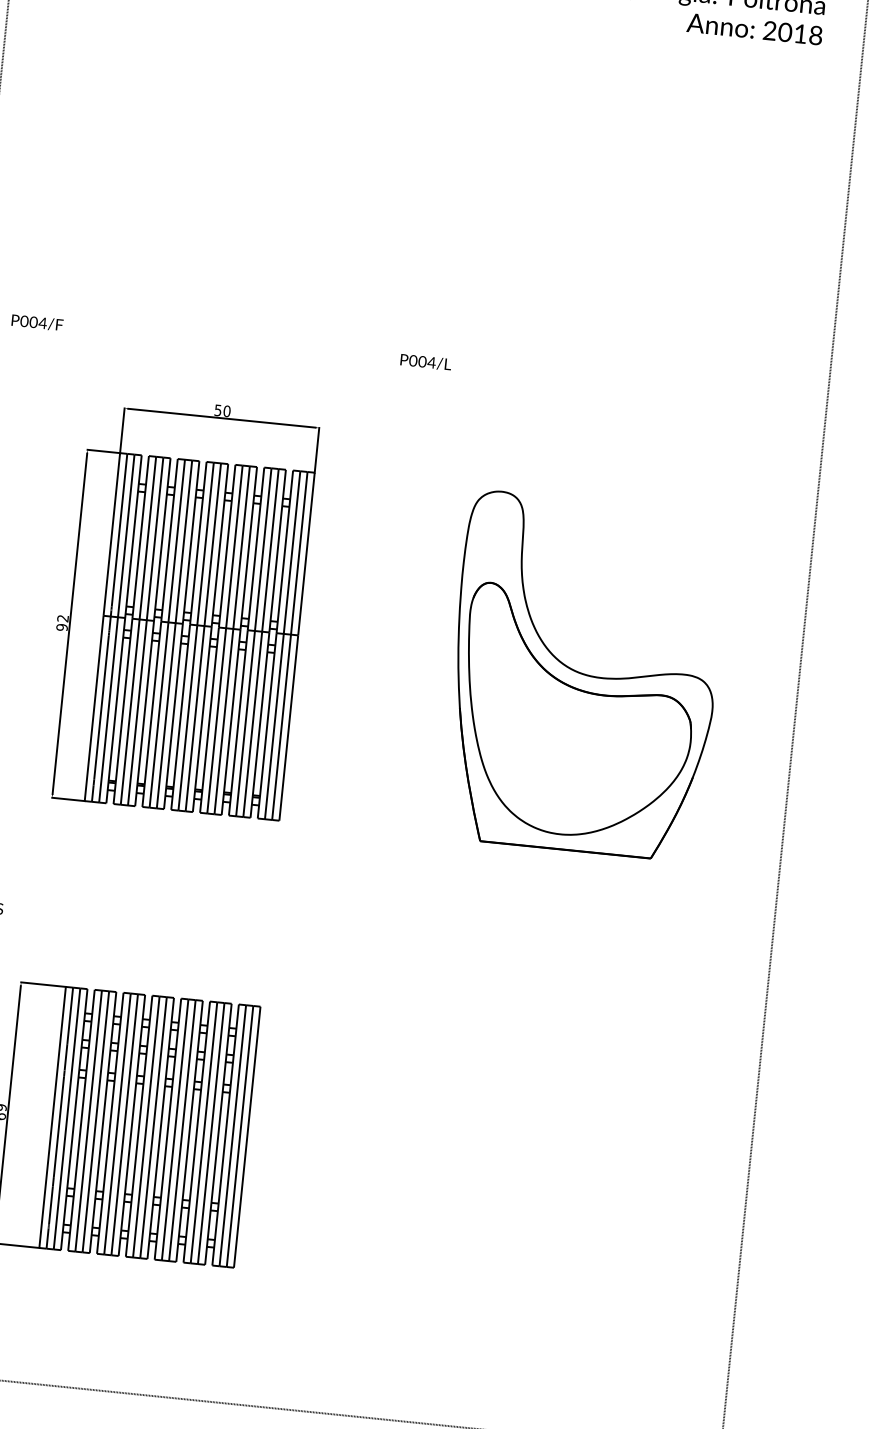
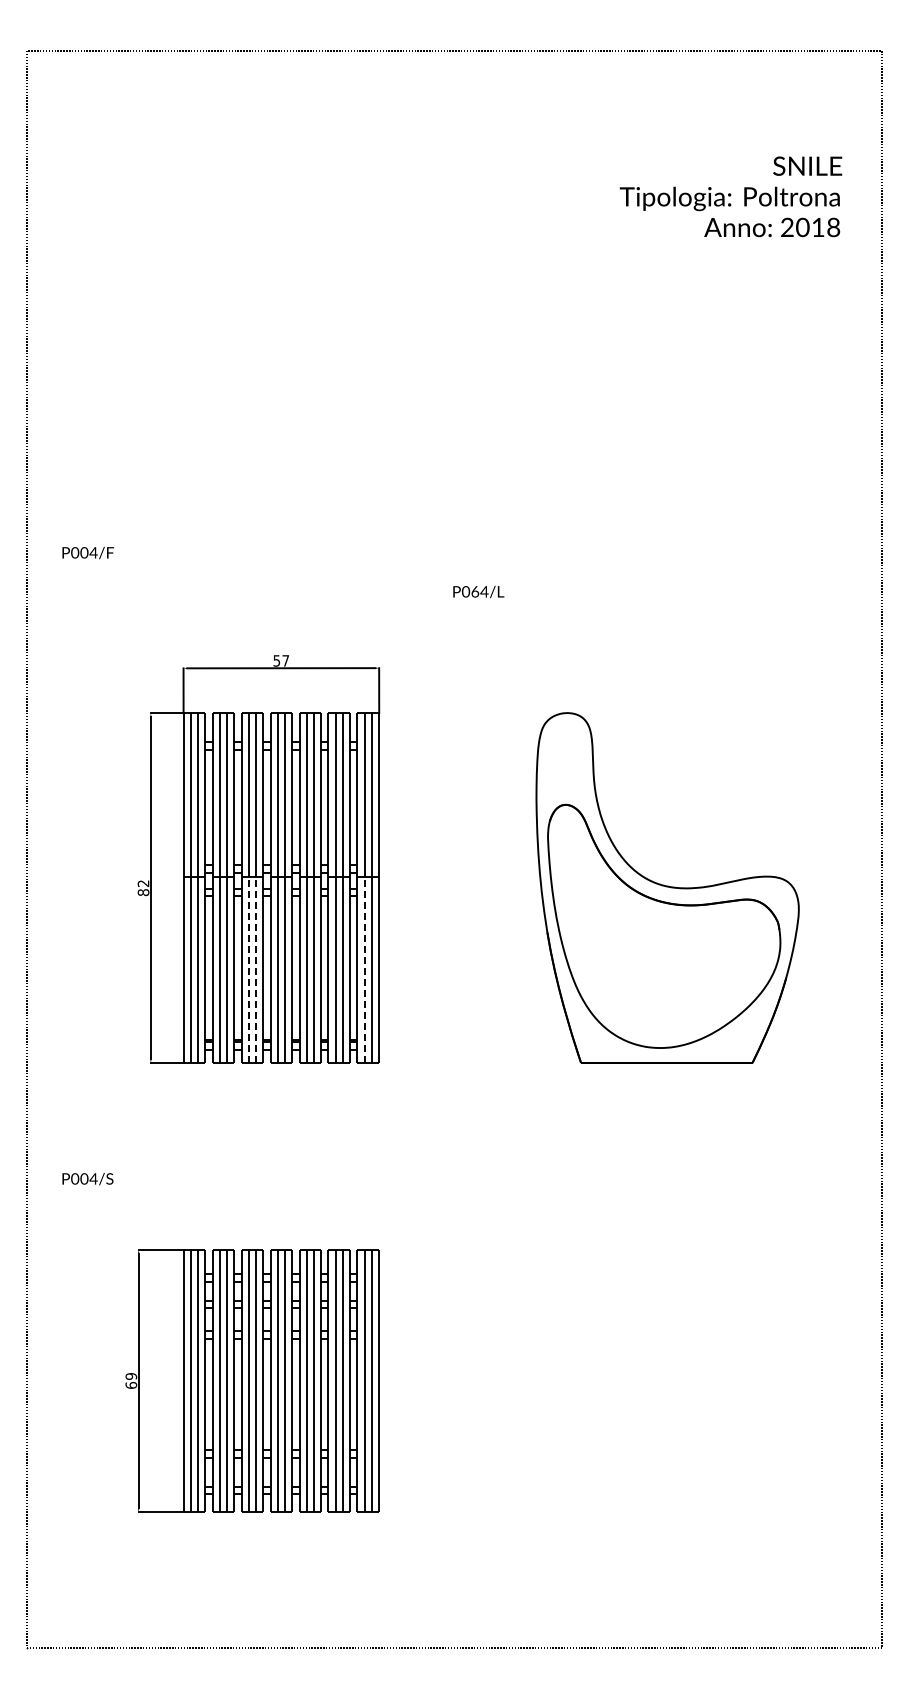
text: (36, 322) -> (87, 552), moved
text: (422, 361) -> (475, 591), P004/L -> P064/L
text: (226, 410) -> (285, 660), 50 -> 57
text: (62, 627) -> (143, 892), 92 -> 82
line: (158, 714) -> (248, 969), solid -> dashed
line: (166, 715) -> (256, 969), solid -> dashed
line: (274, 726) -> (364, 969), solid -> dashed

